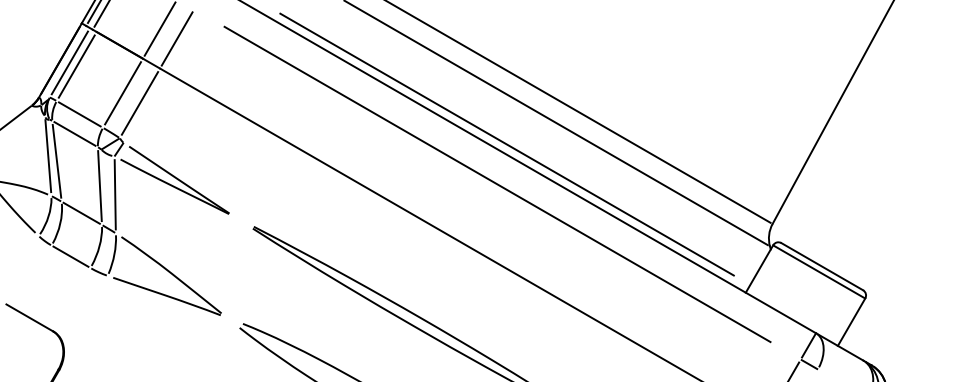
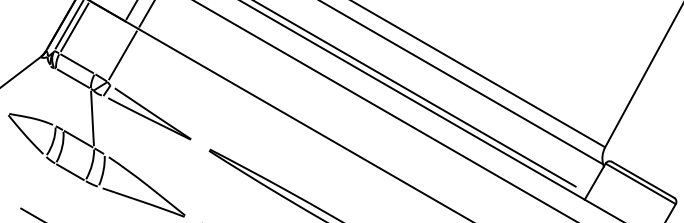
line: (123, 93) -> (110, 47), removed
line: (48, 156) -> (53, 95), removed
line: (56, 160) -> (59, 98), removed
line: (114, 194) -> (103, 124), removed

